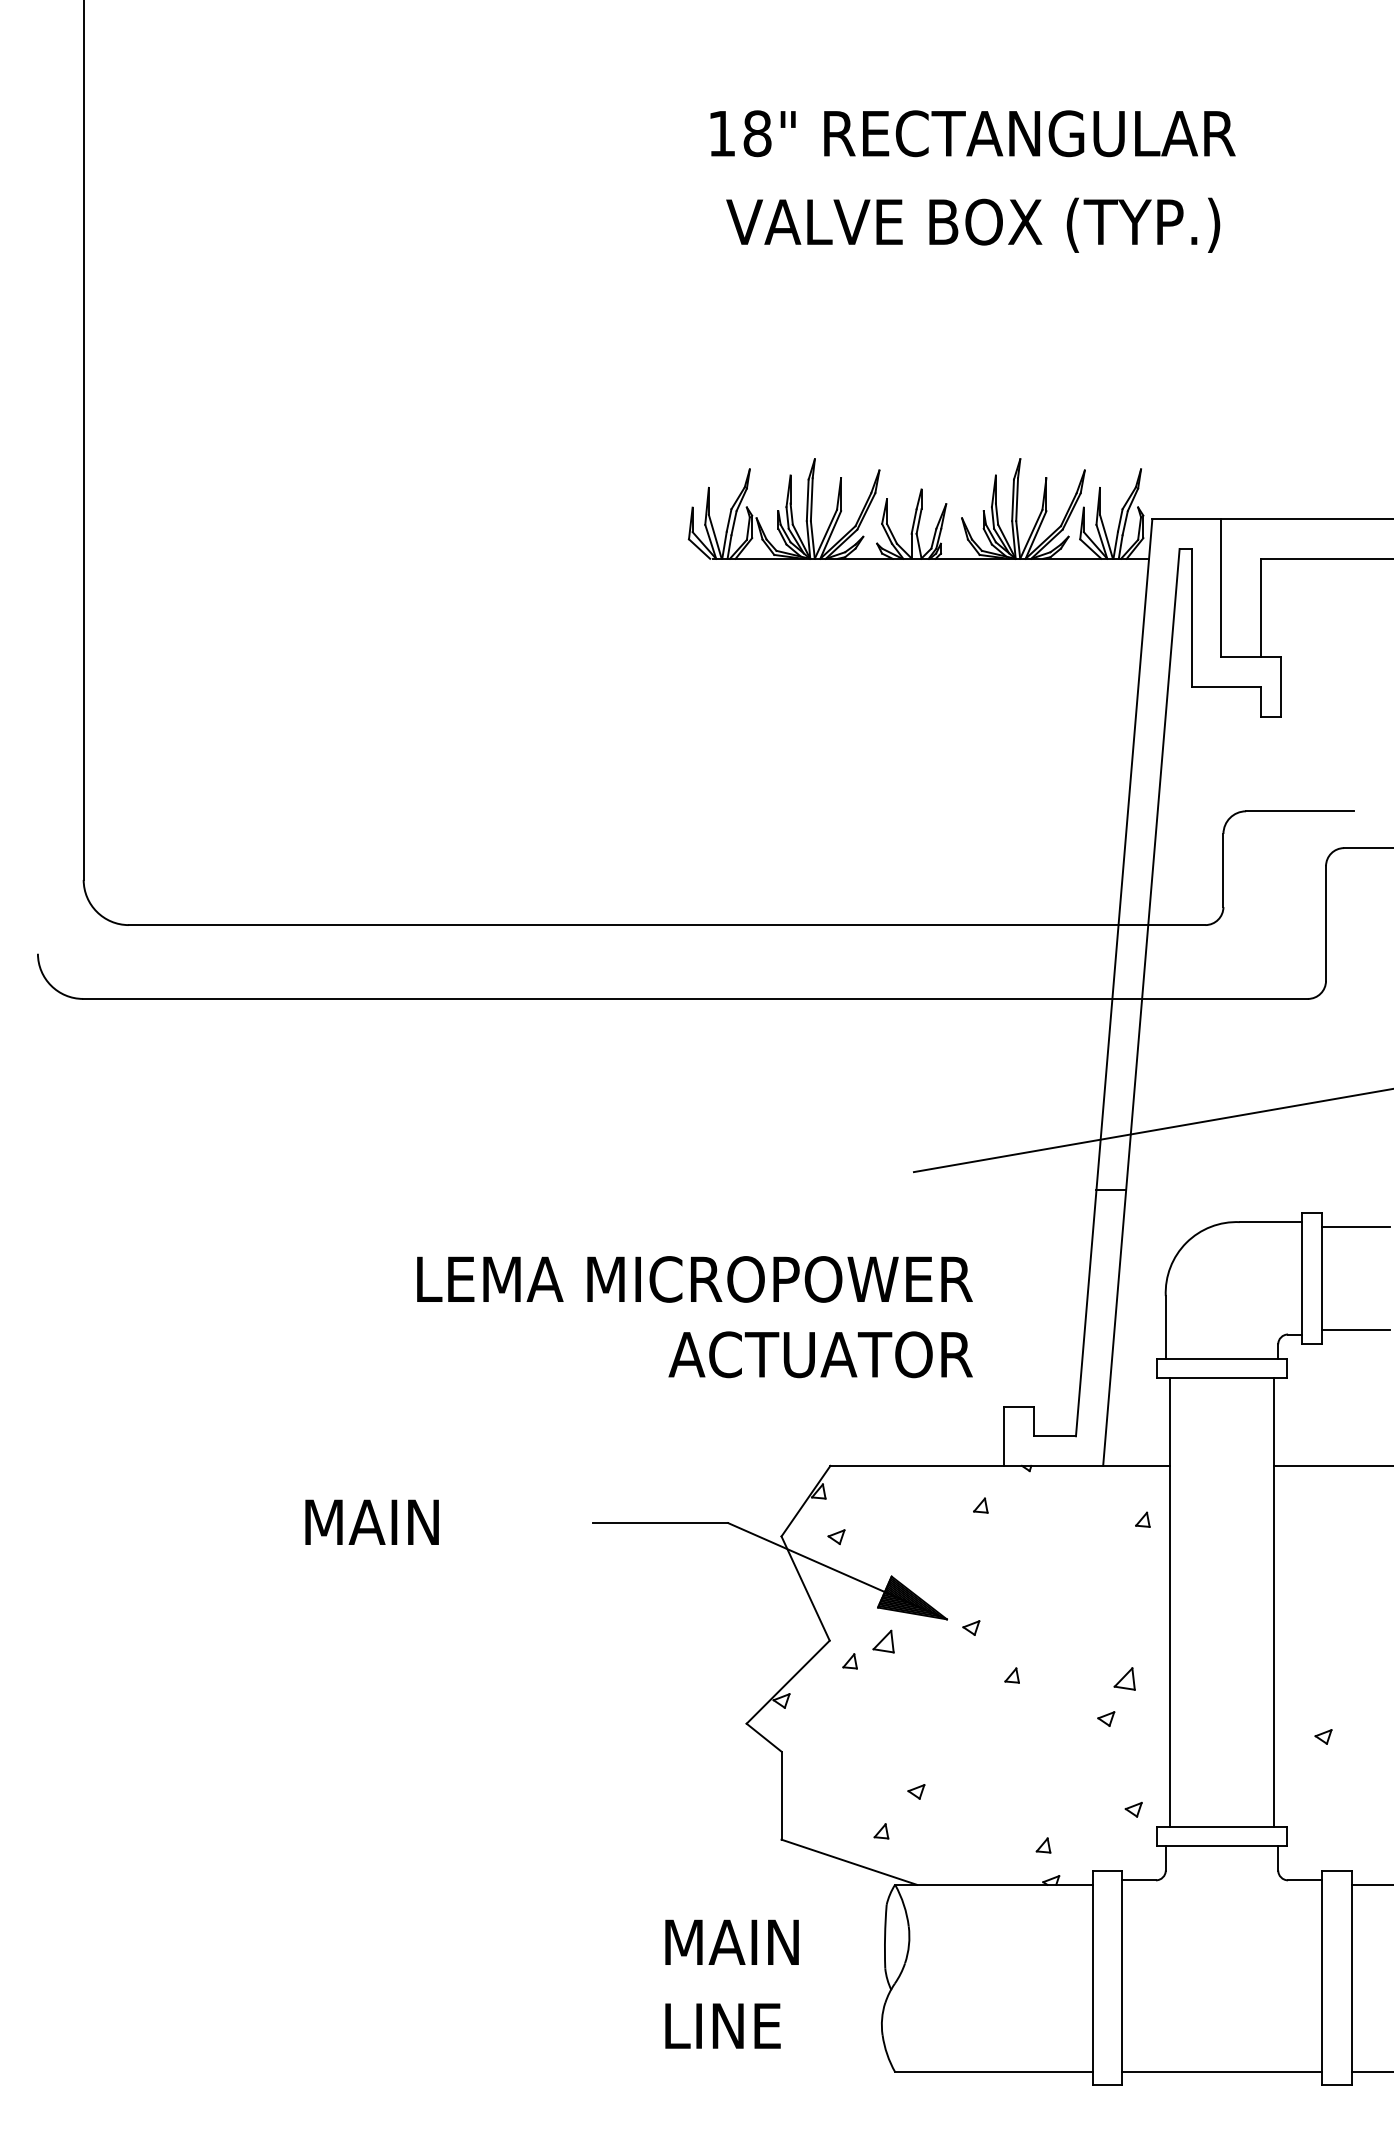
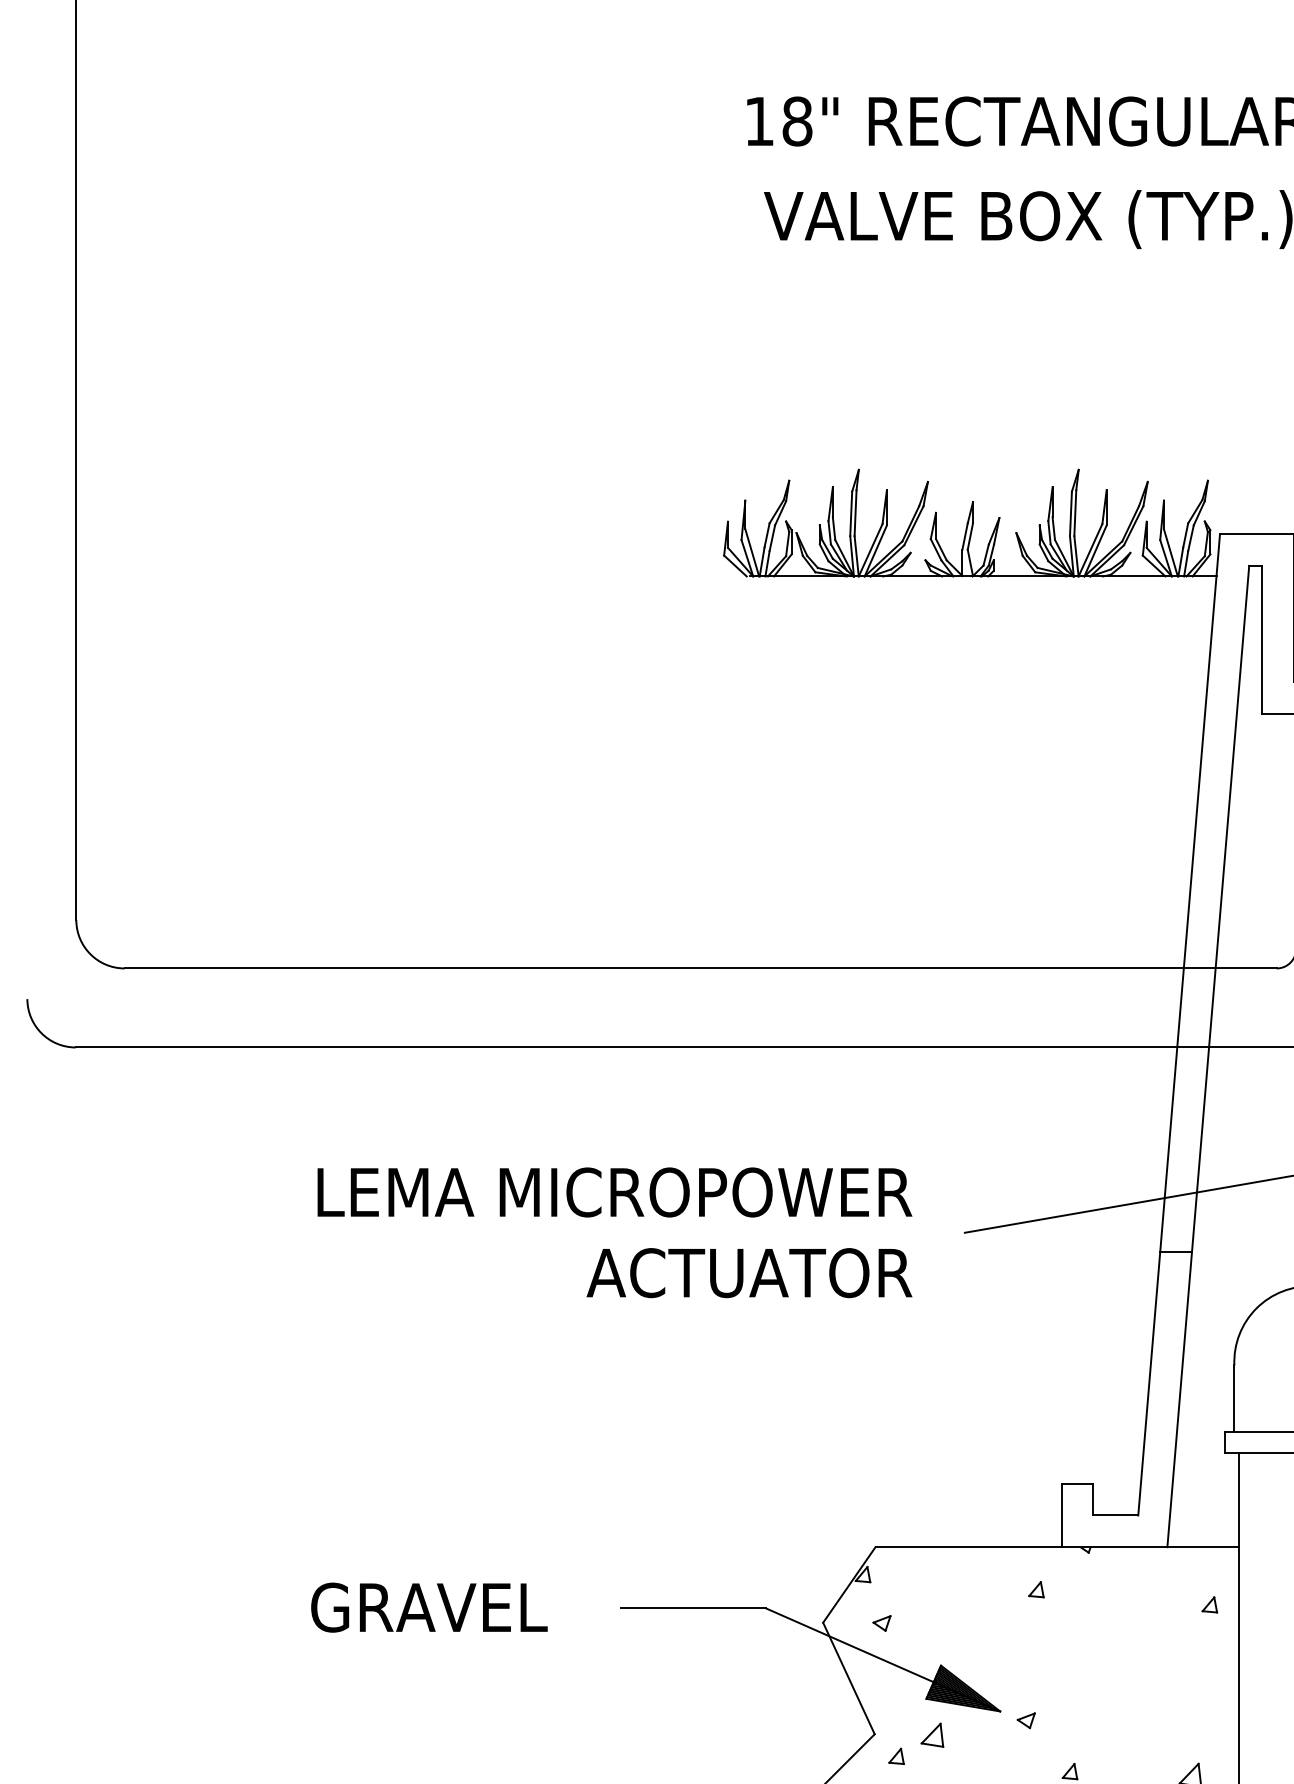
text: (694, 1317) -> (614, 1233), moved
text: (413, 1522) -> (429, 1607), MAIN -> GRAVEL

